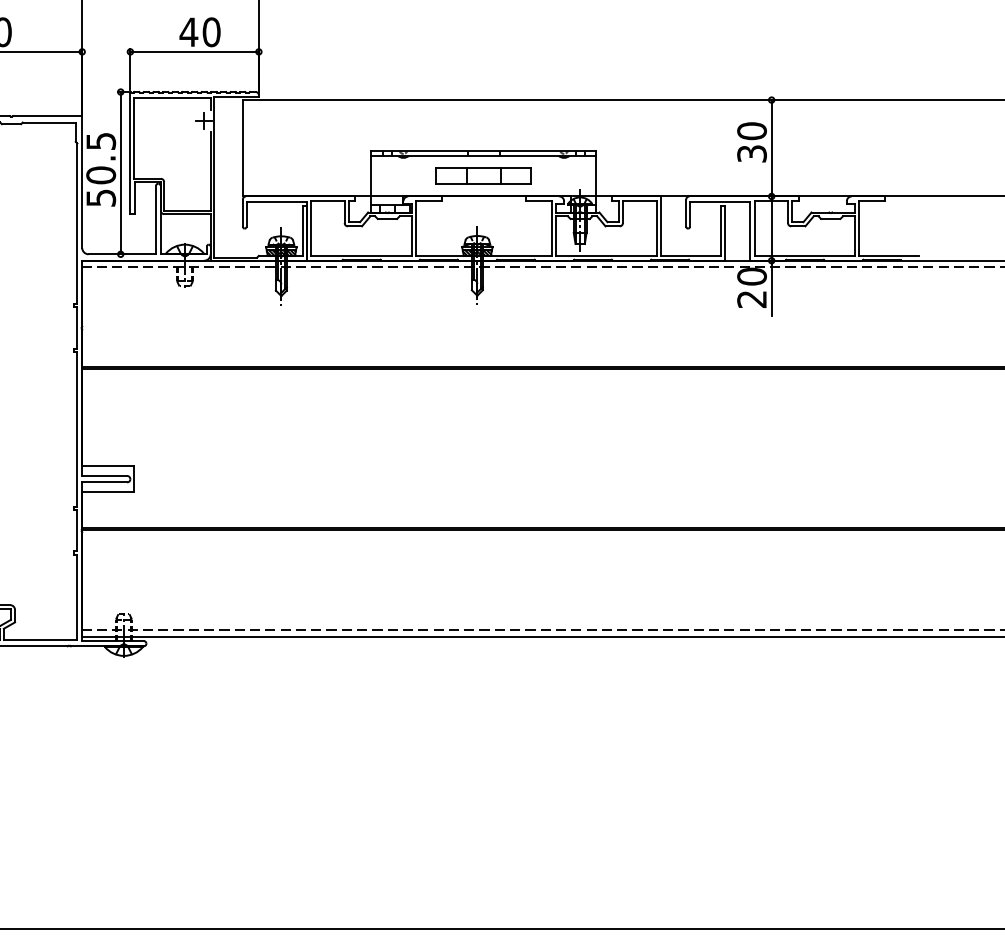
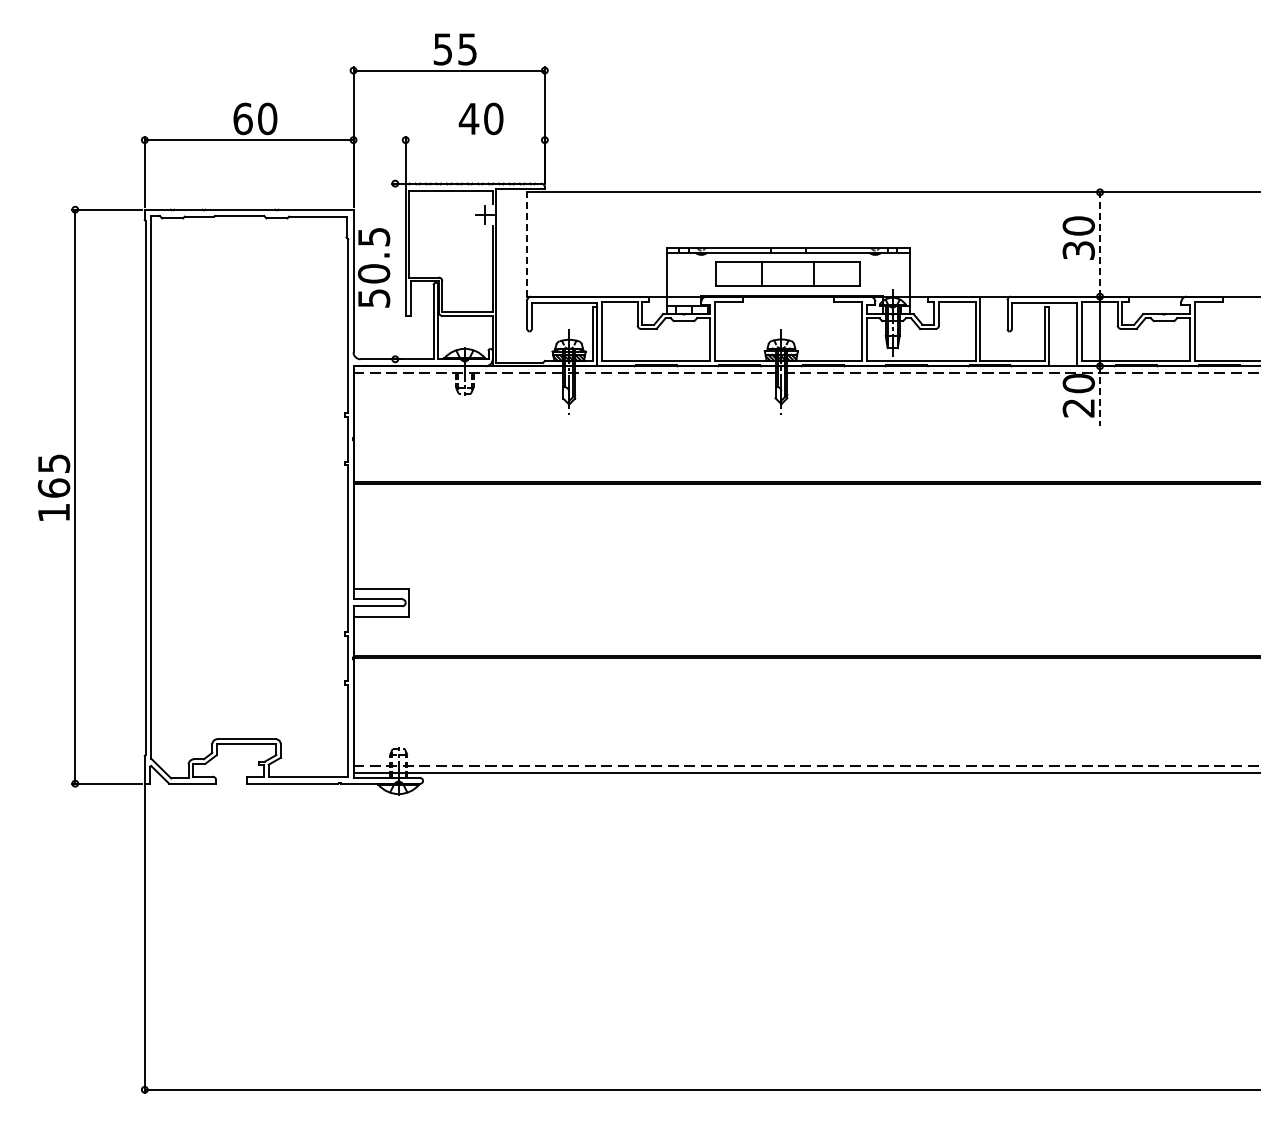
line: (193, 52) -> (474, 140), removed
line: (242, 148) -> (527, 244), solid -> dashed
line: (772, 148) -> (1100, 244), solid -> dashed
line: (120, 173) -> (395, 271), removed
part: (483, 175) -> (788, 273), size x1.4
line: (772, 288) -> (1100, 396), solid -> dashed

